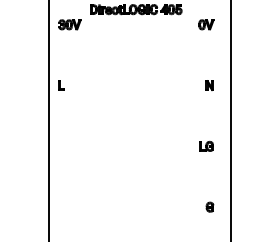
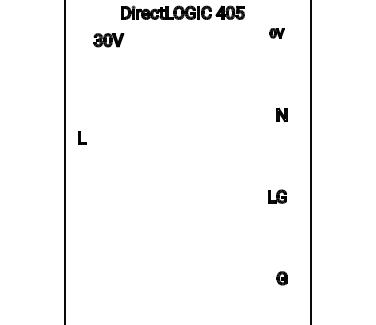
part: (69, 24) -> (108, 40), moved
part: (205, 24) -> (276, 33), size x0.7
part: (61, 85) -> (82, 137), moved

